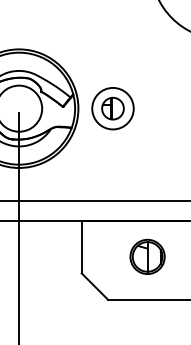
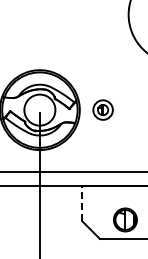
part: (112, 107) -> (102, 109), size x0.7
line: (82, 247) -> (82, 203), solid -> dashed
part: (147, 256) -> (125, 219), moved

